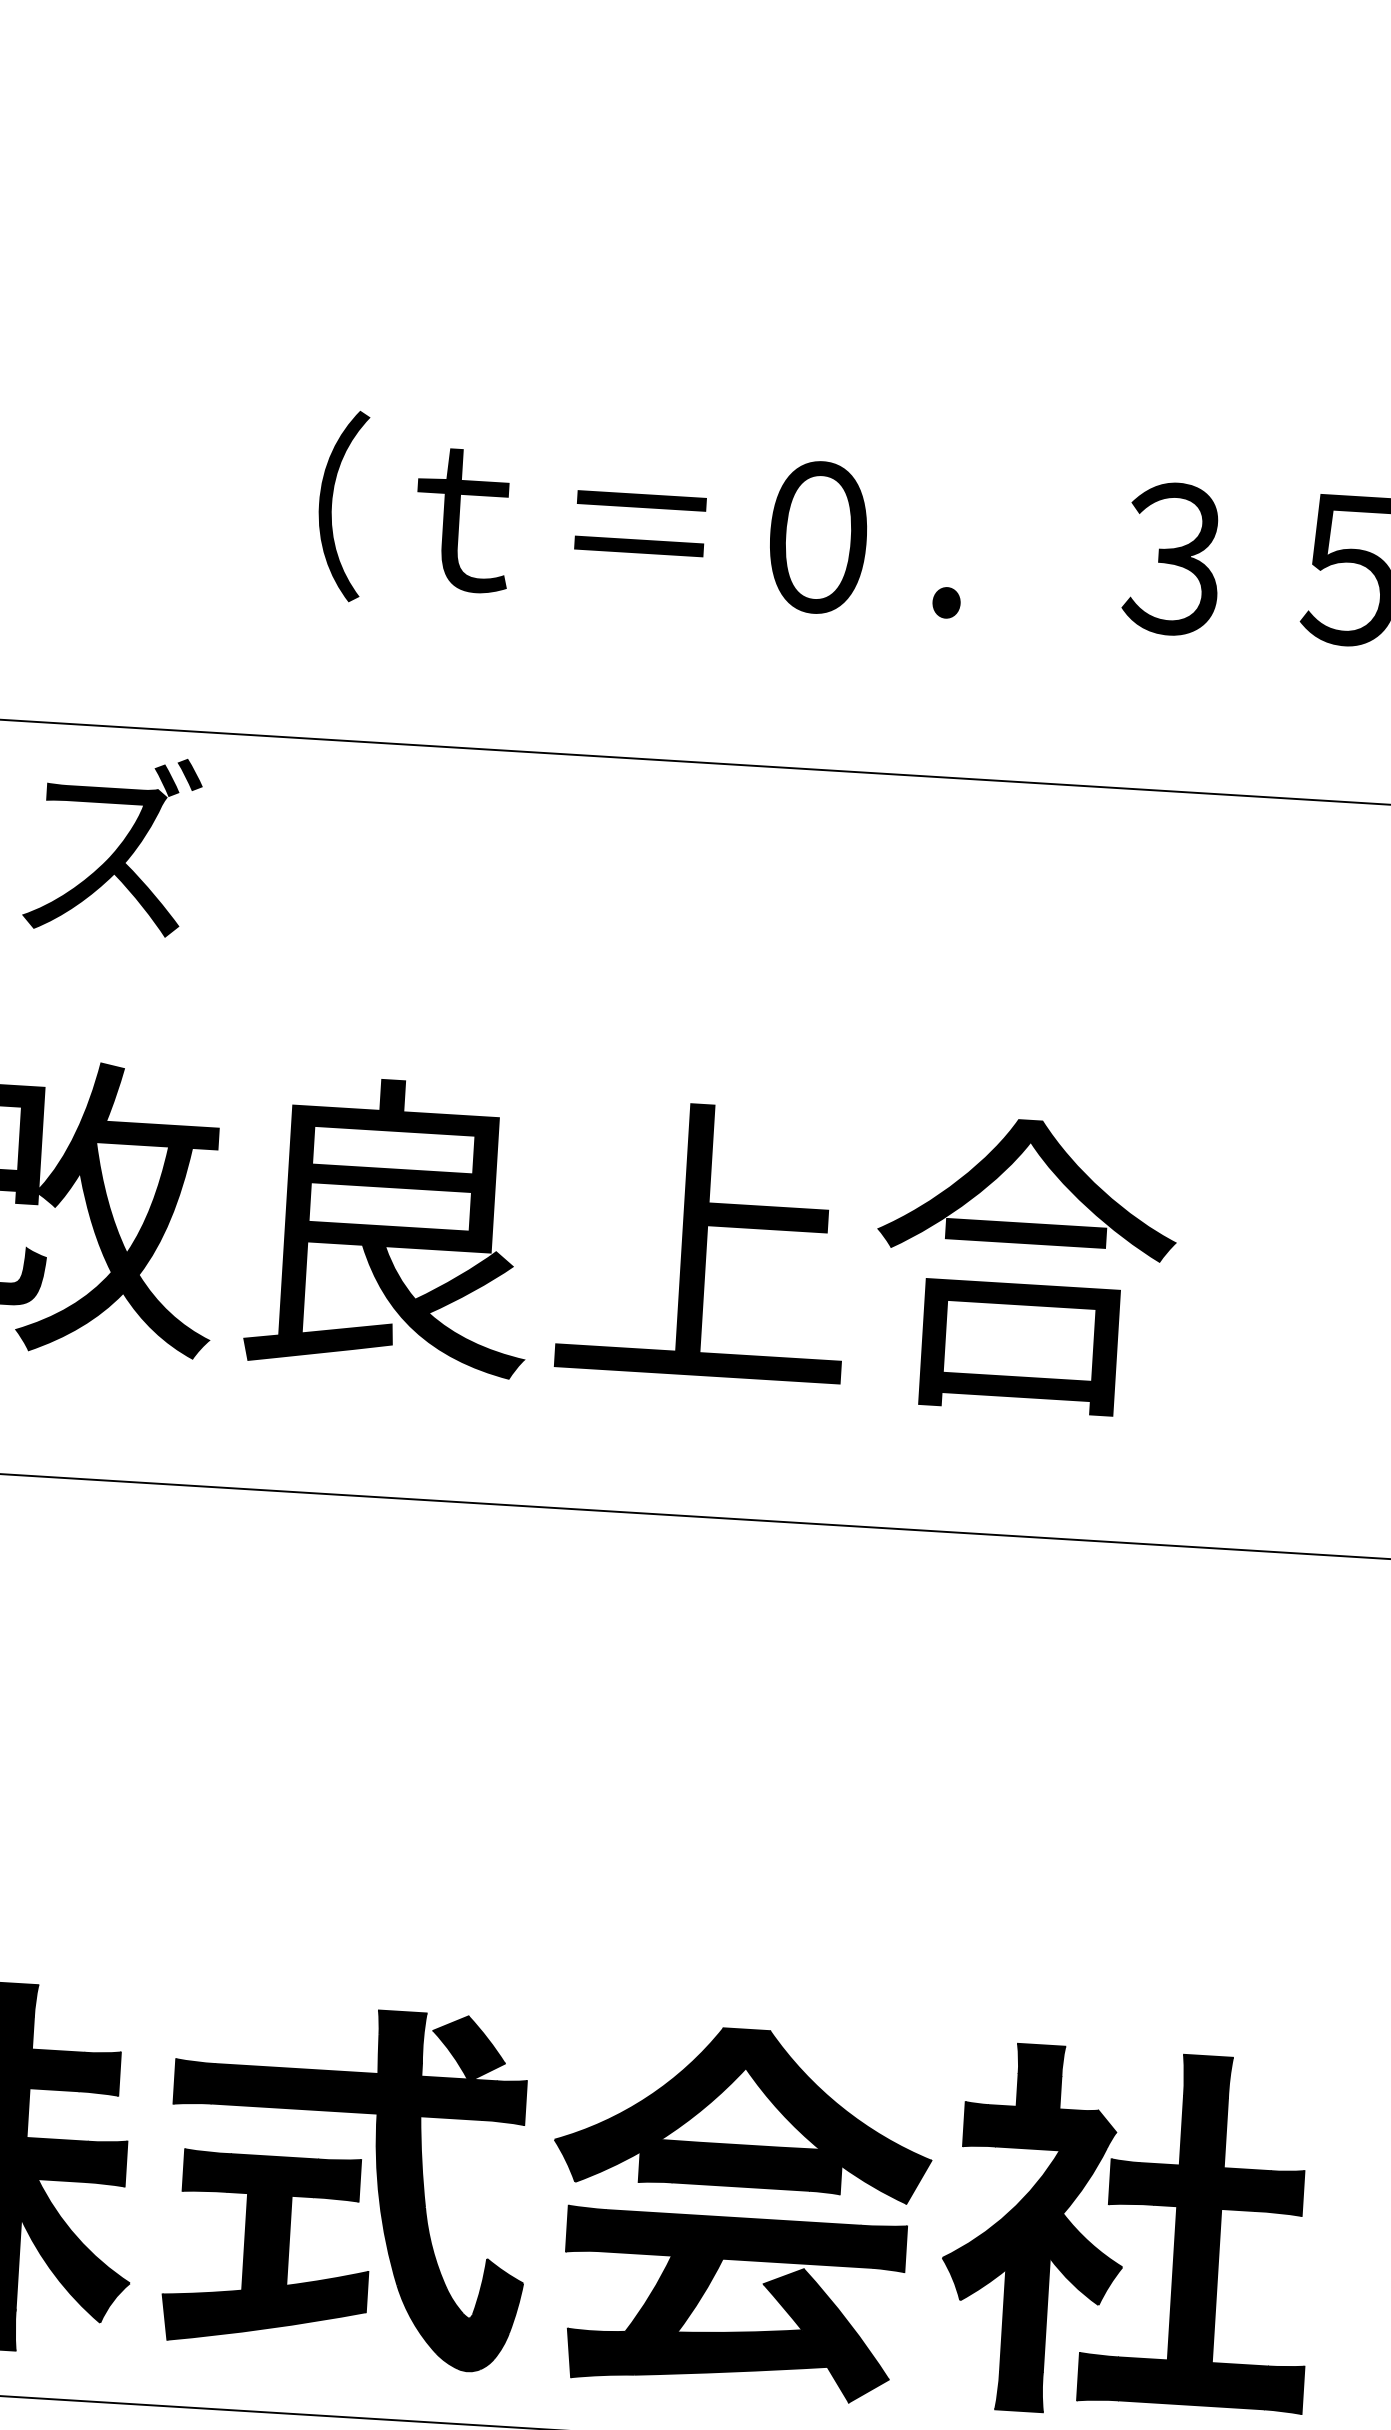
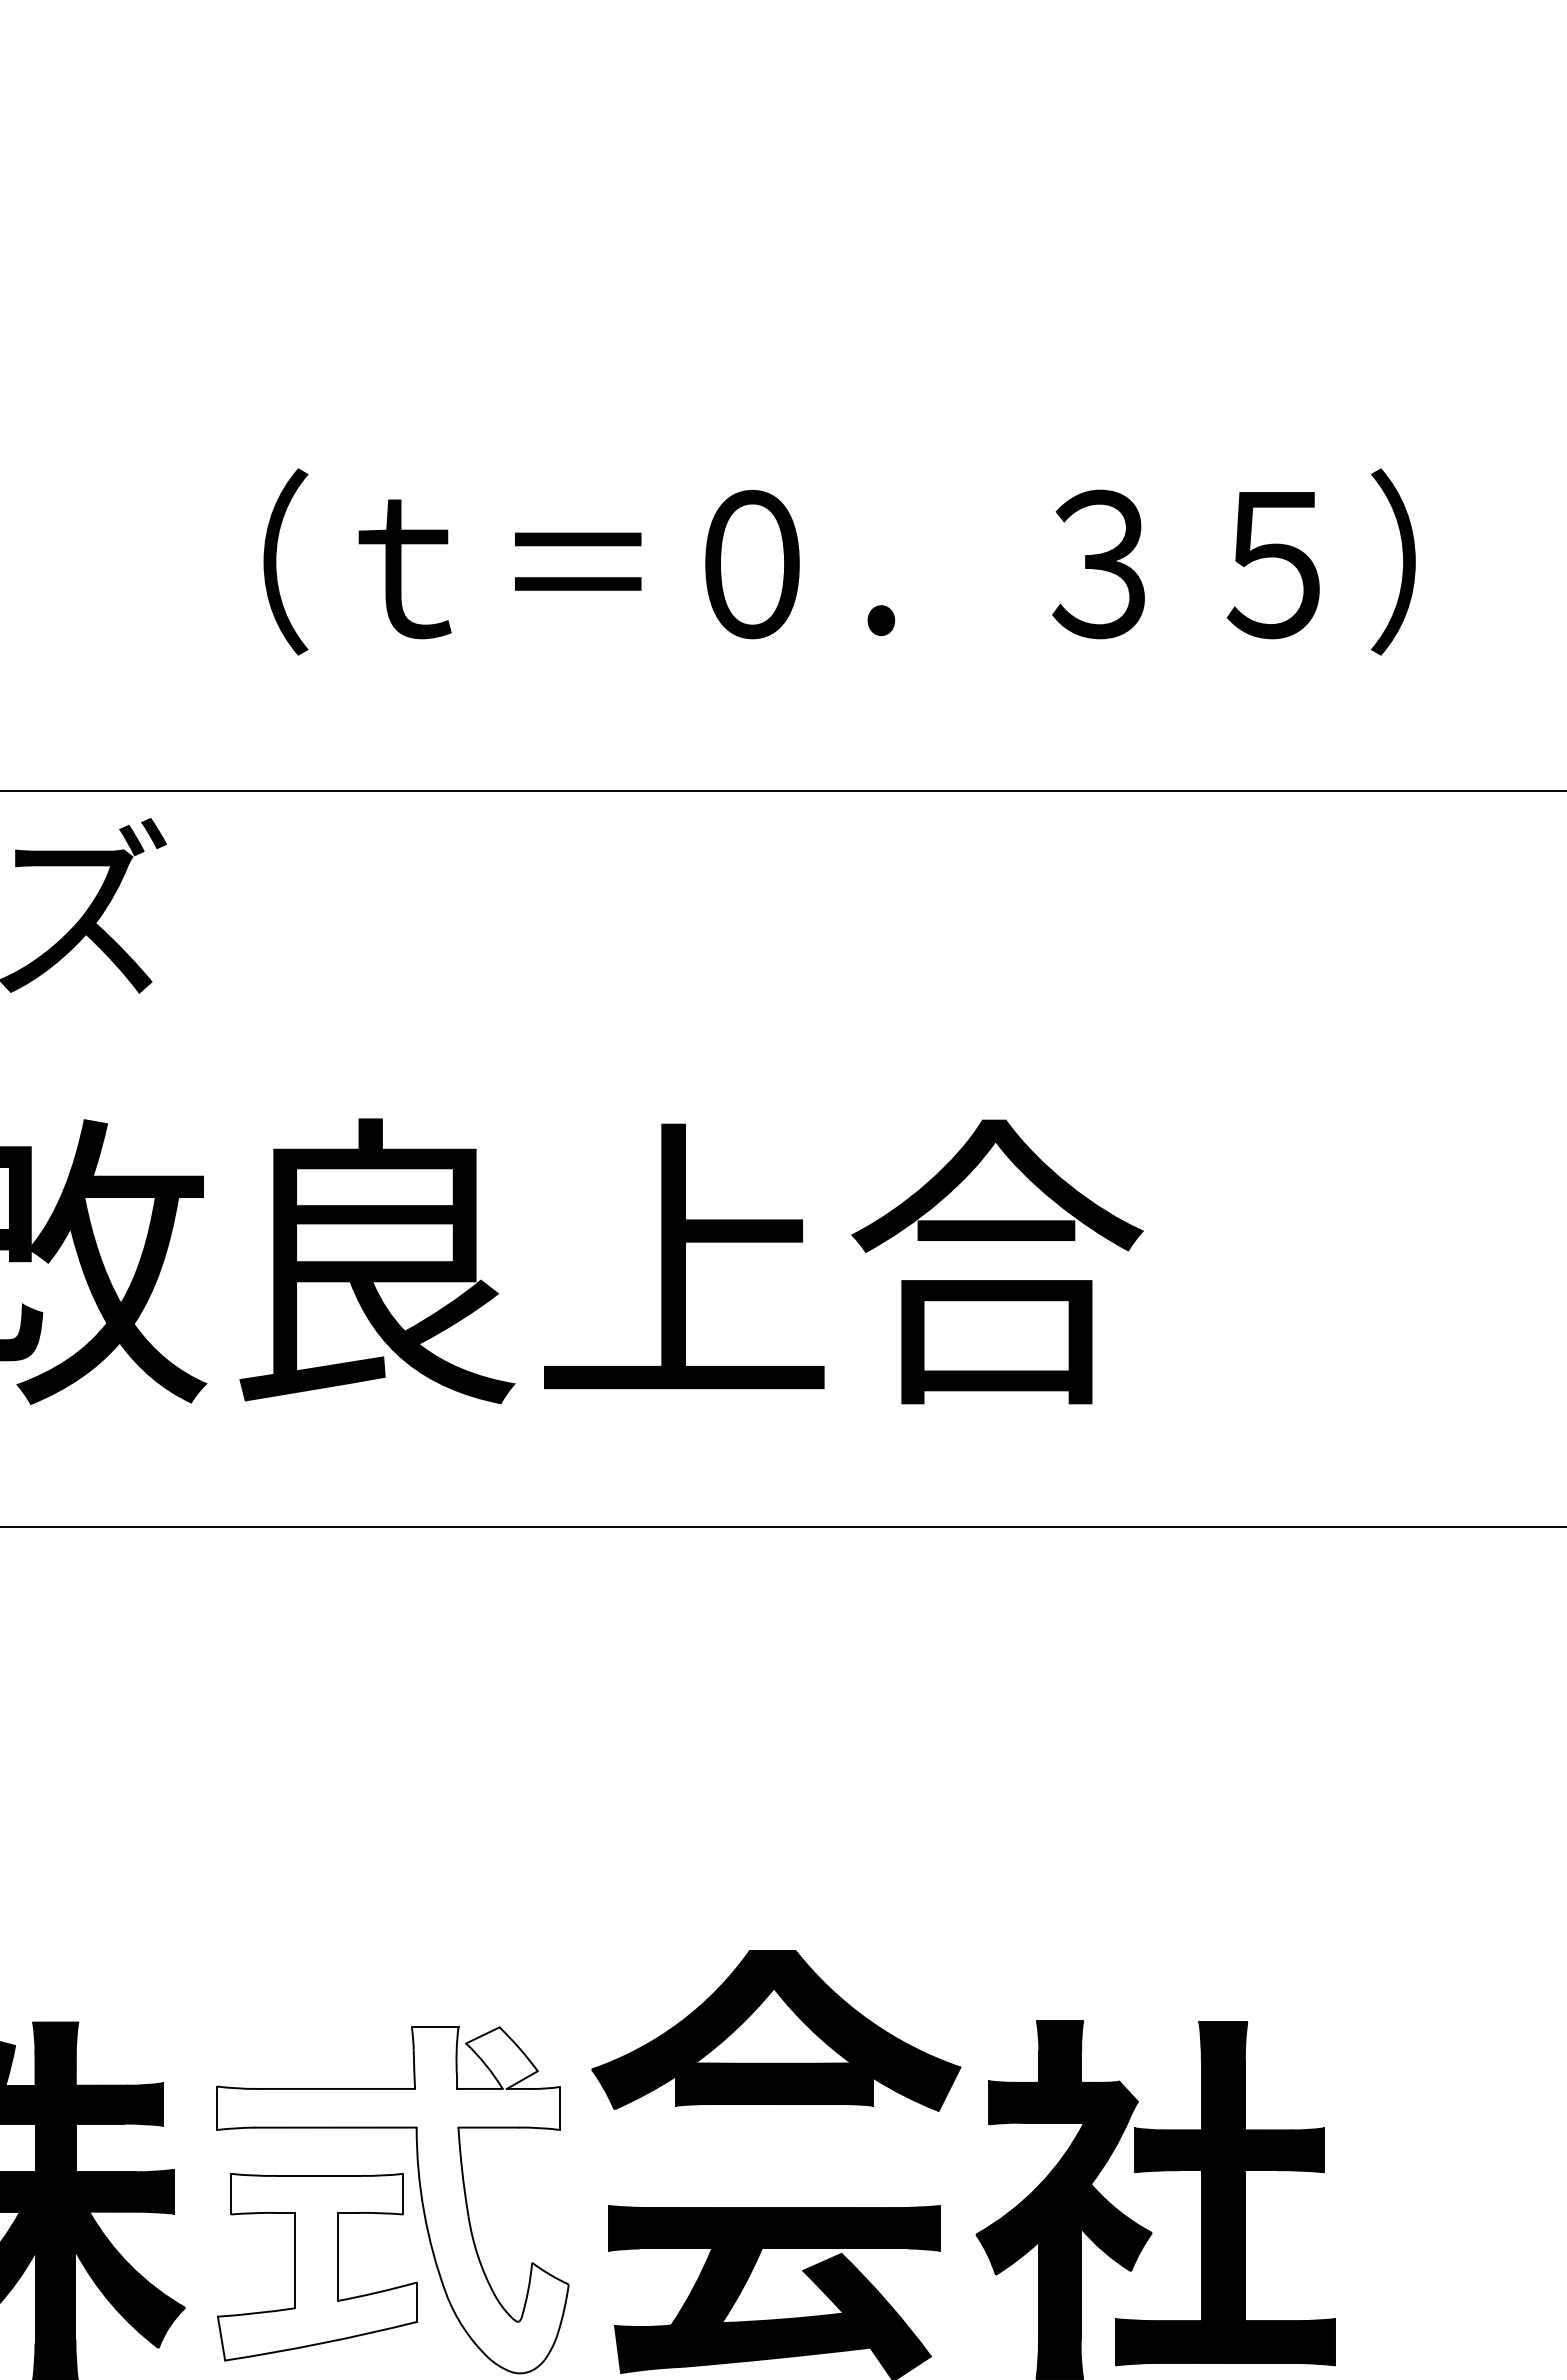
part: (745, 2111) -> (776, 2030), moved
fill: (348, 2185) -> (392, 2199), removed
fill: (267, 2249) -> (317, 2266), removed

